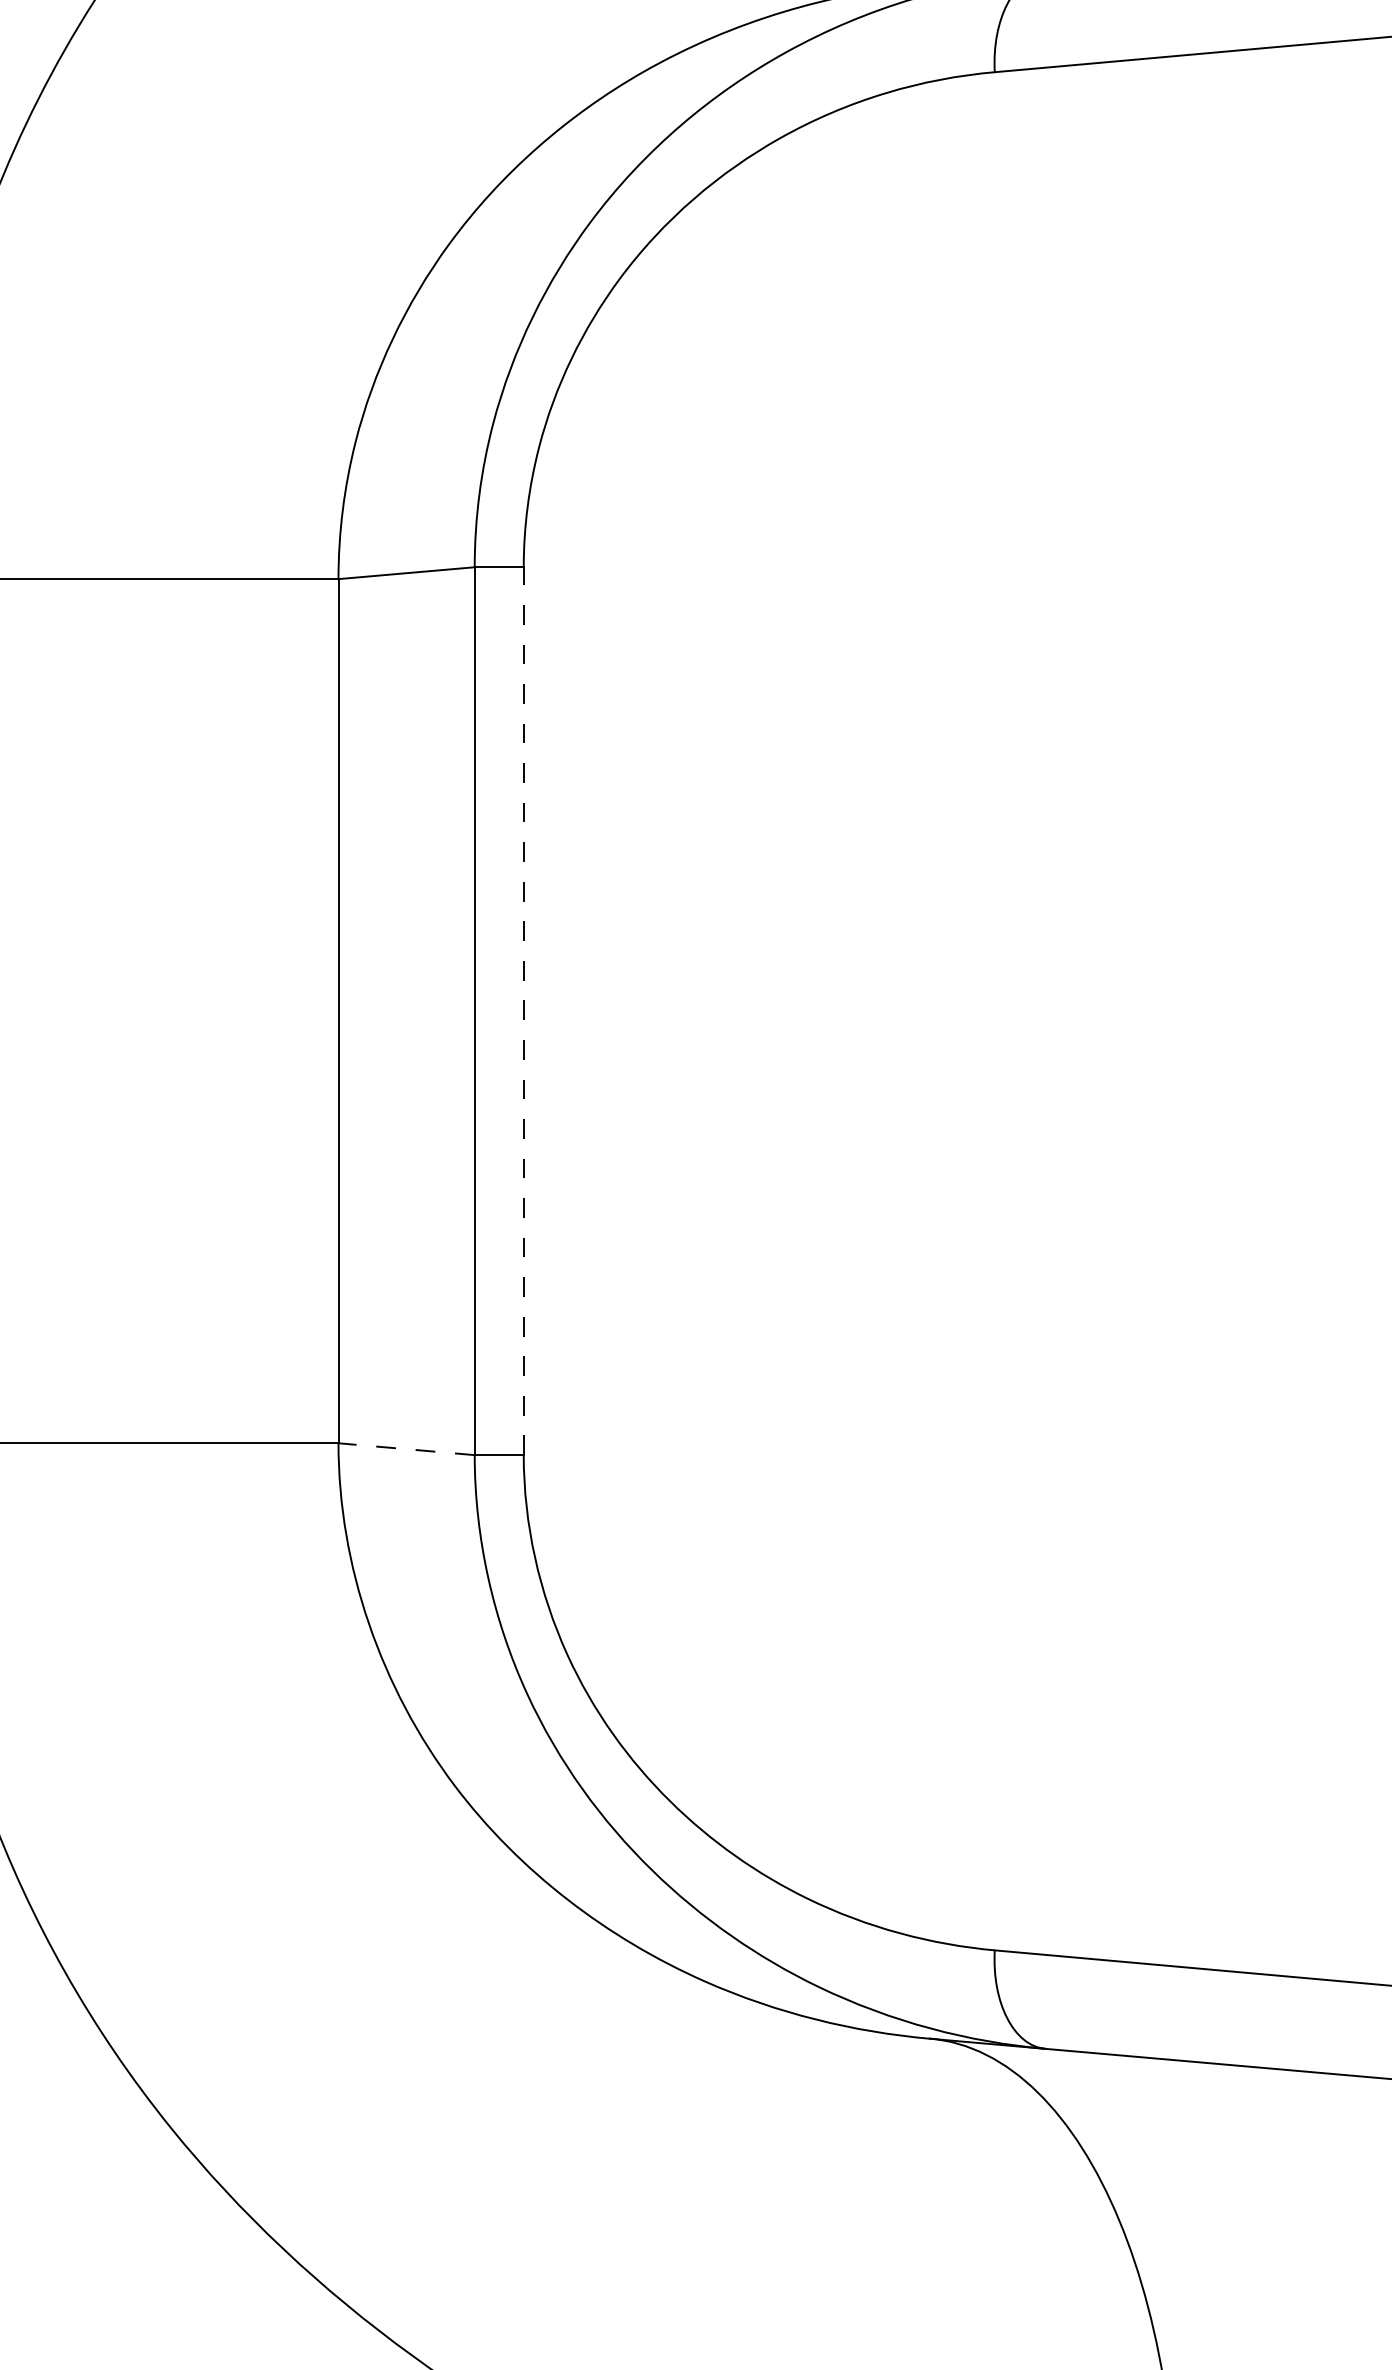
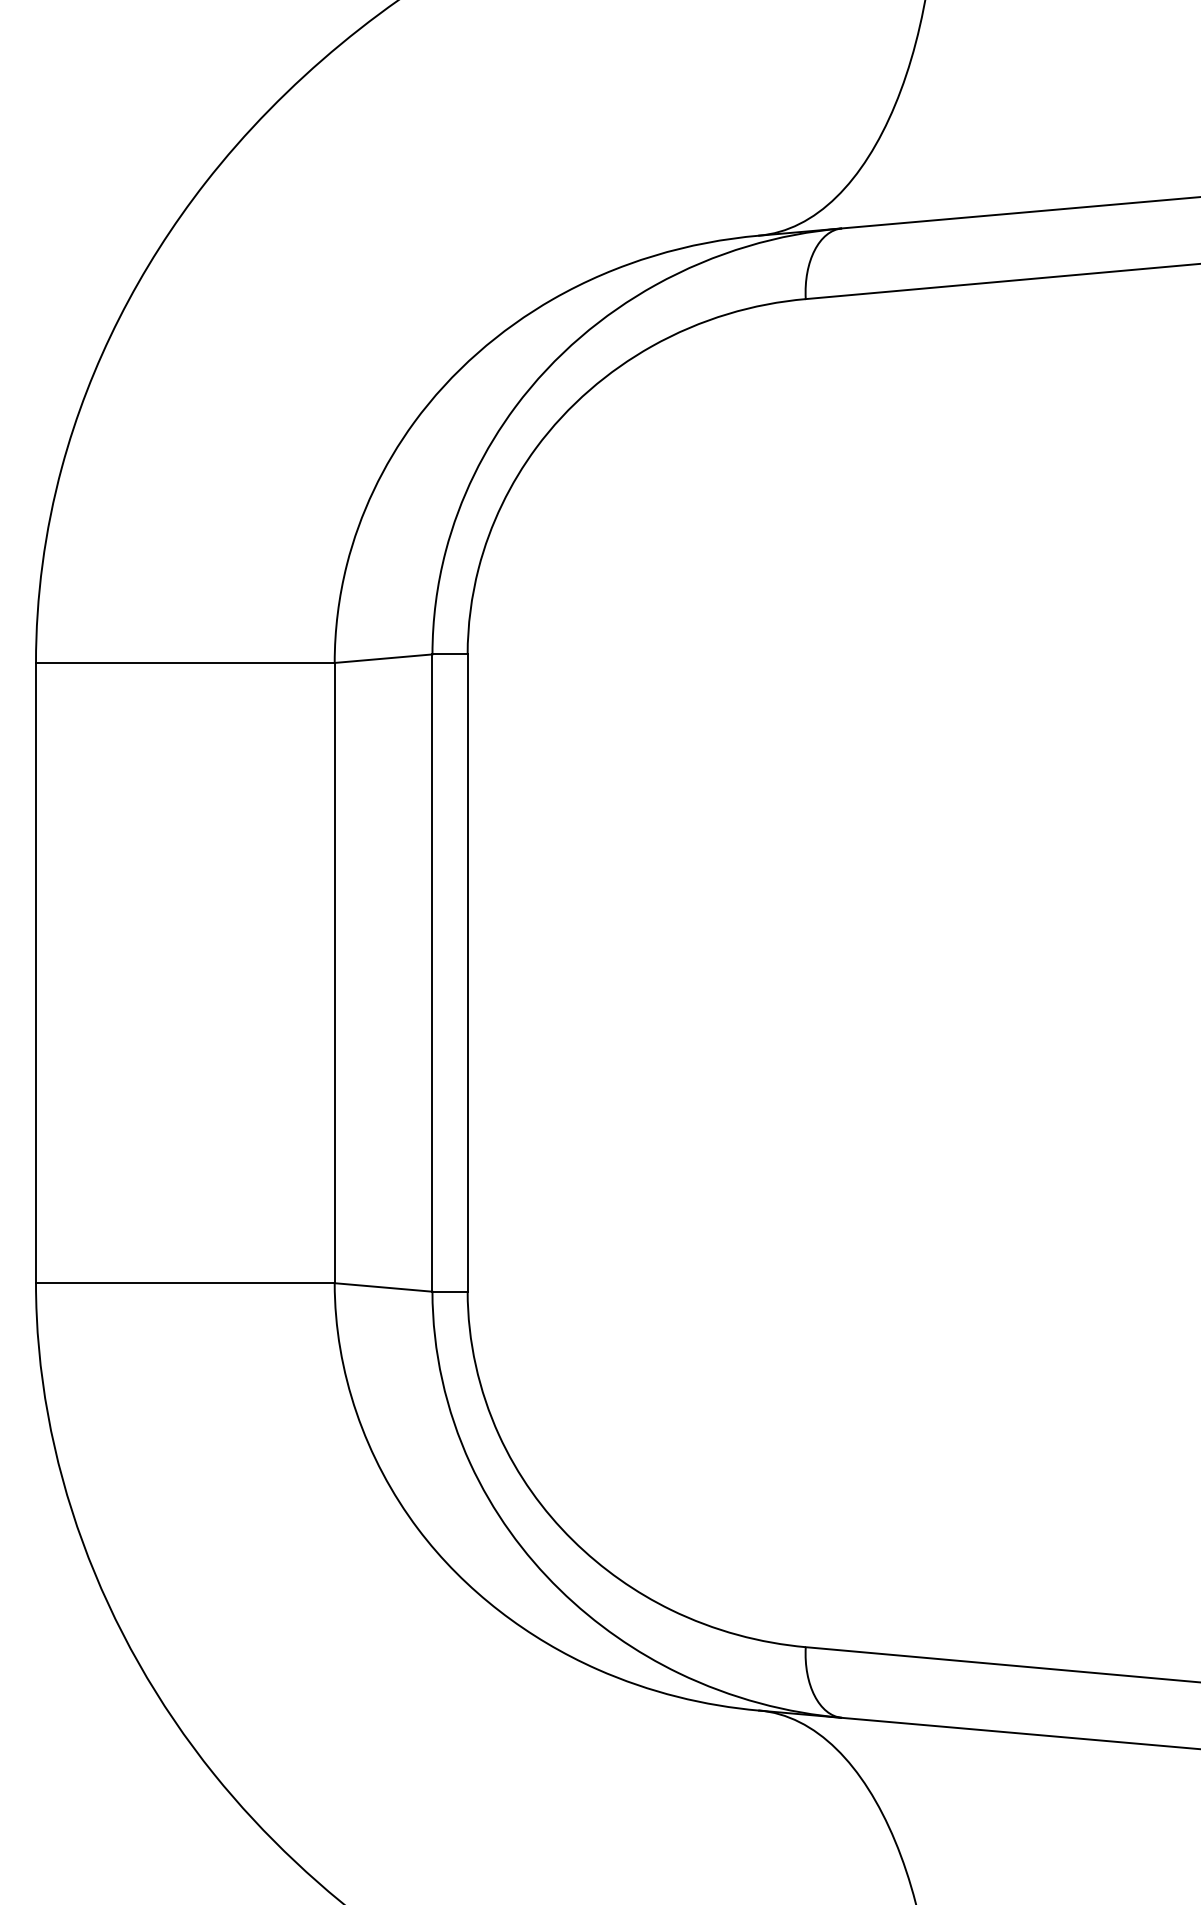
line: (523, 1011) -> (467, 973), dashed -> solid
line: (406, 1449) -> (383, 1287), dashed -> solid

